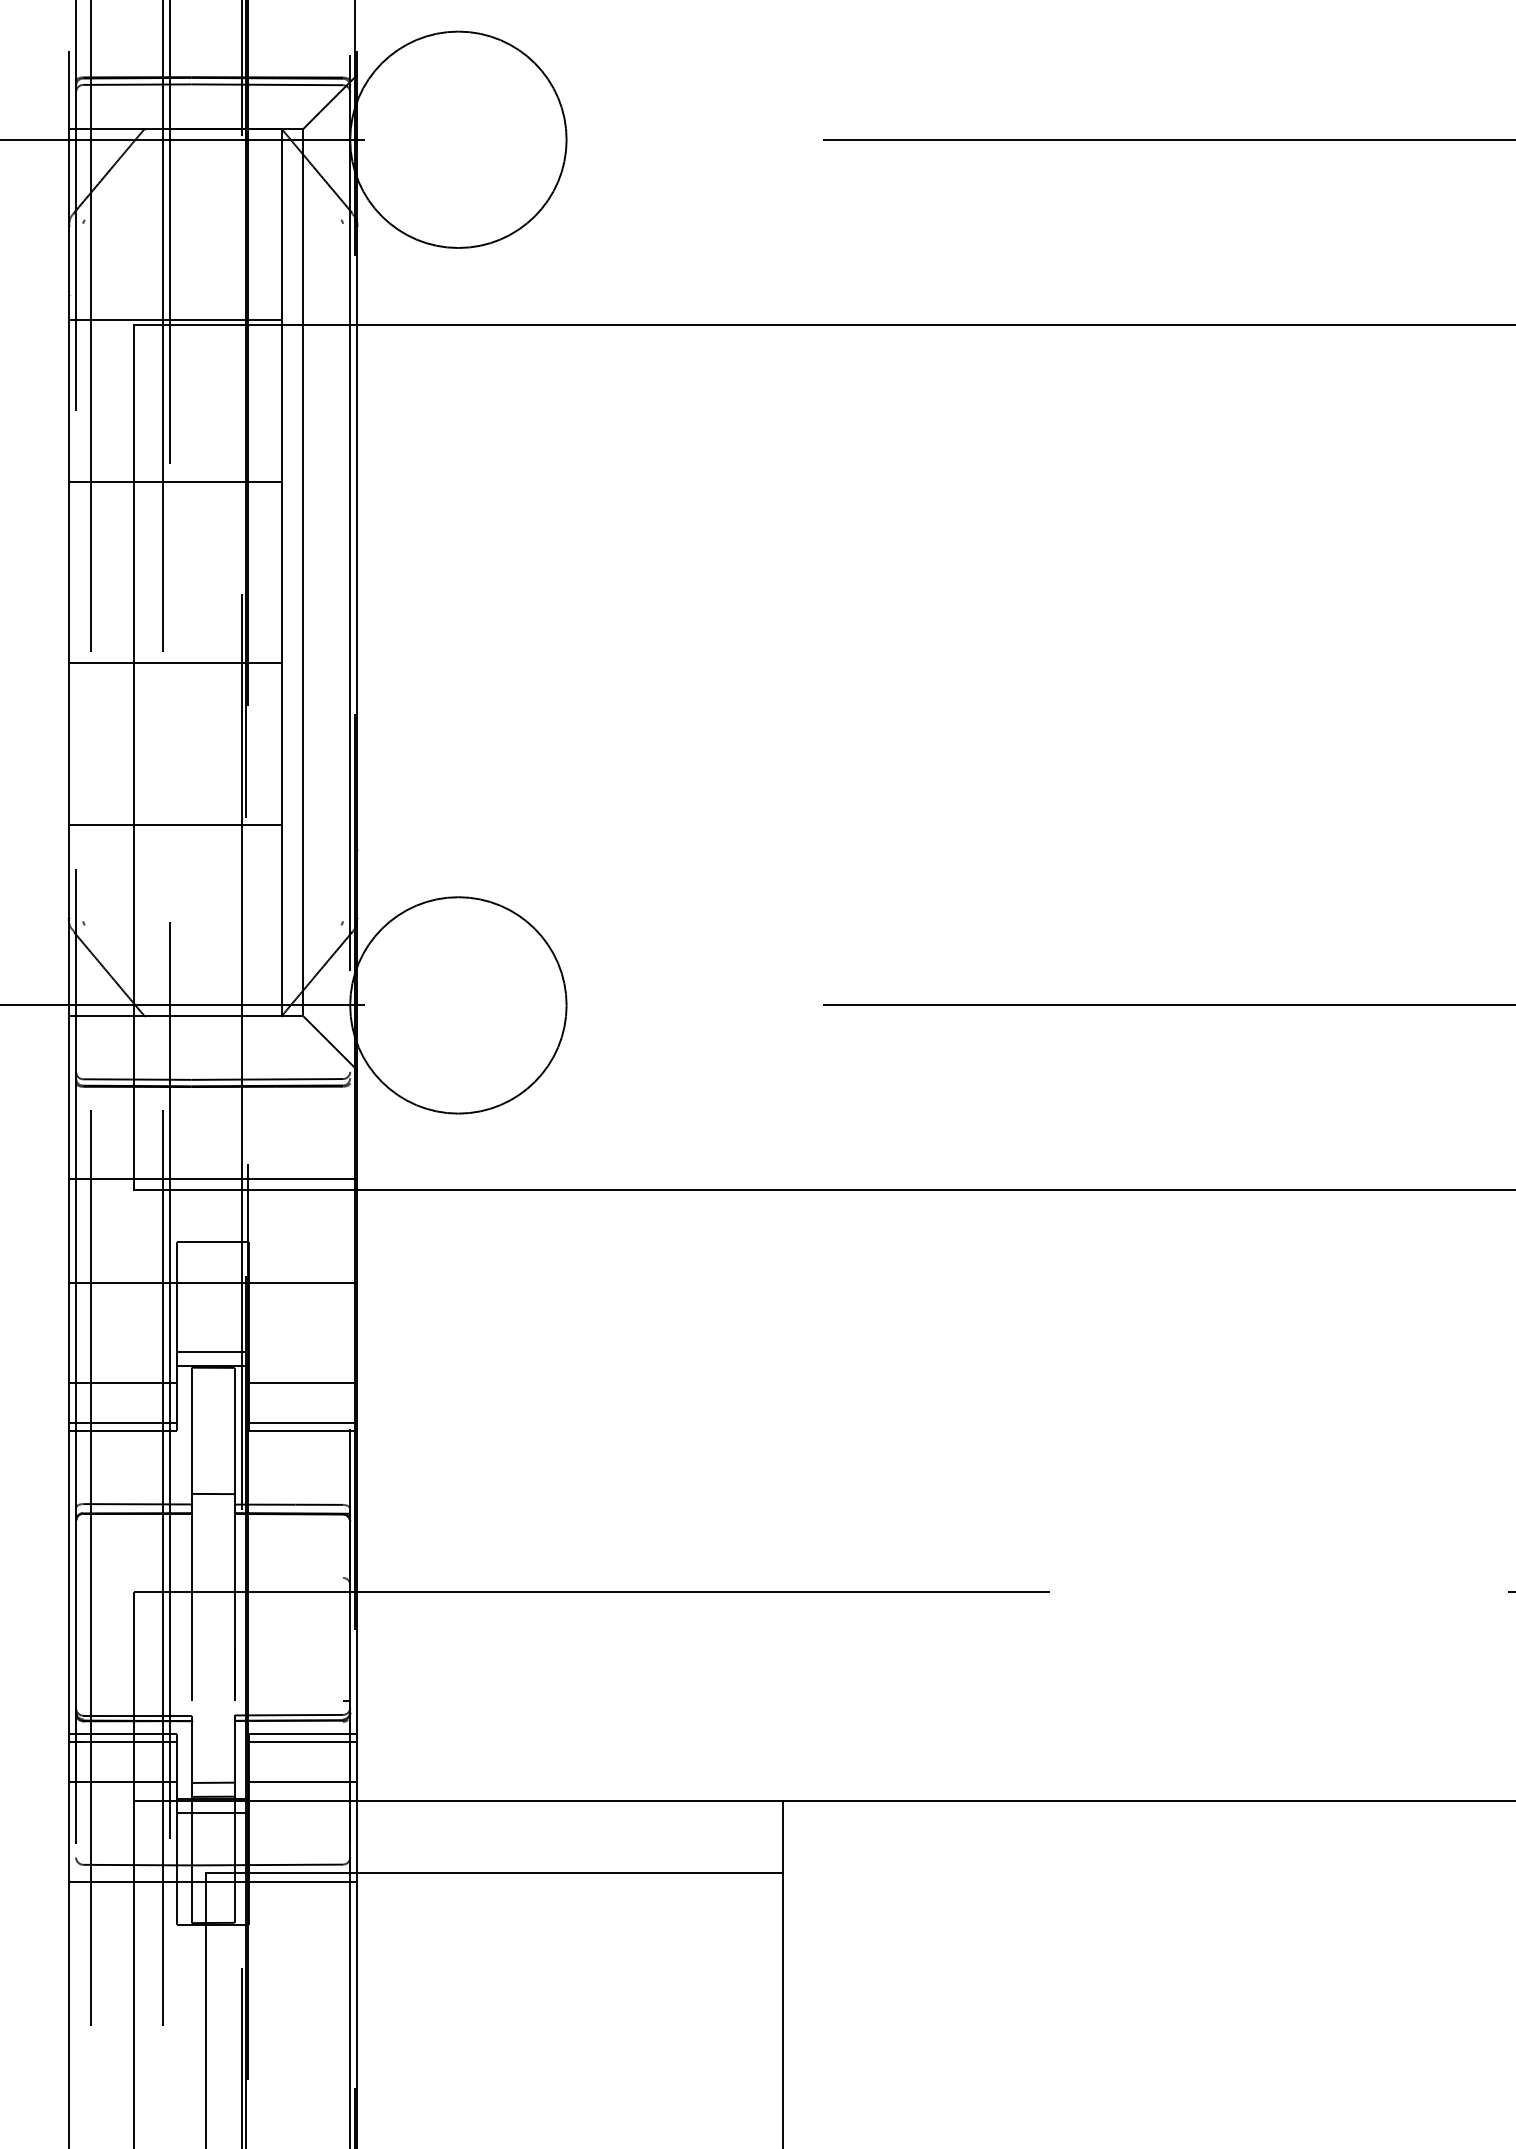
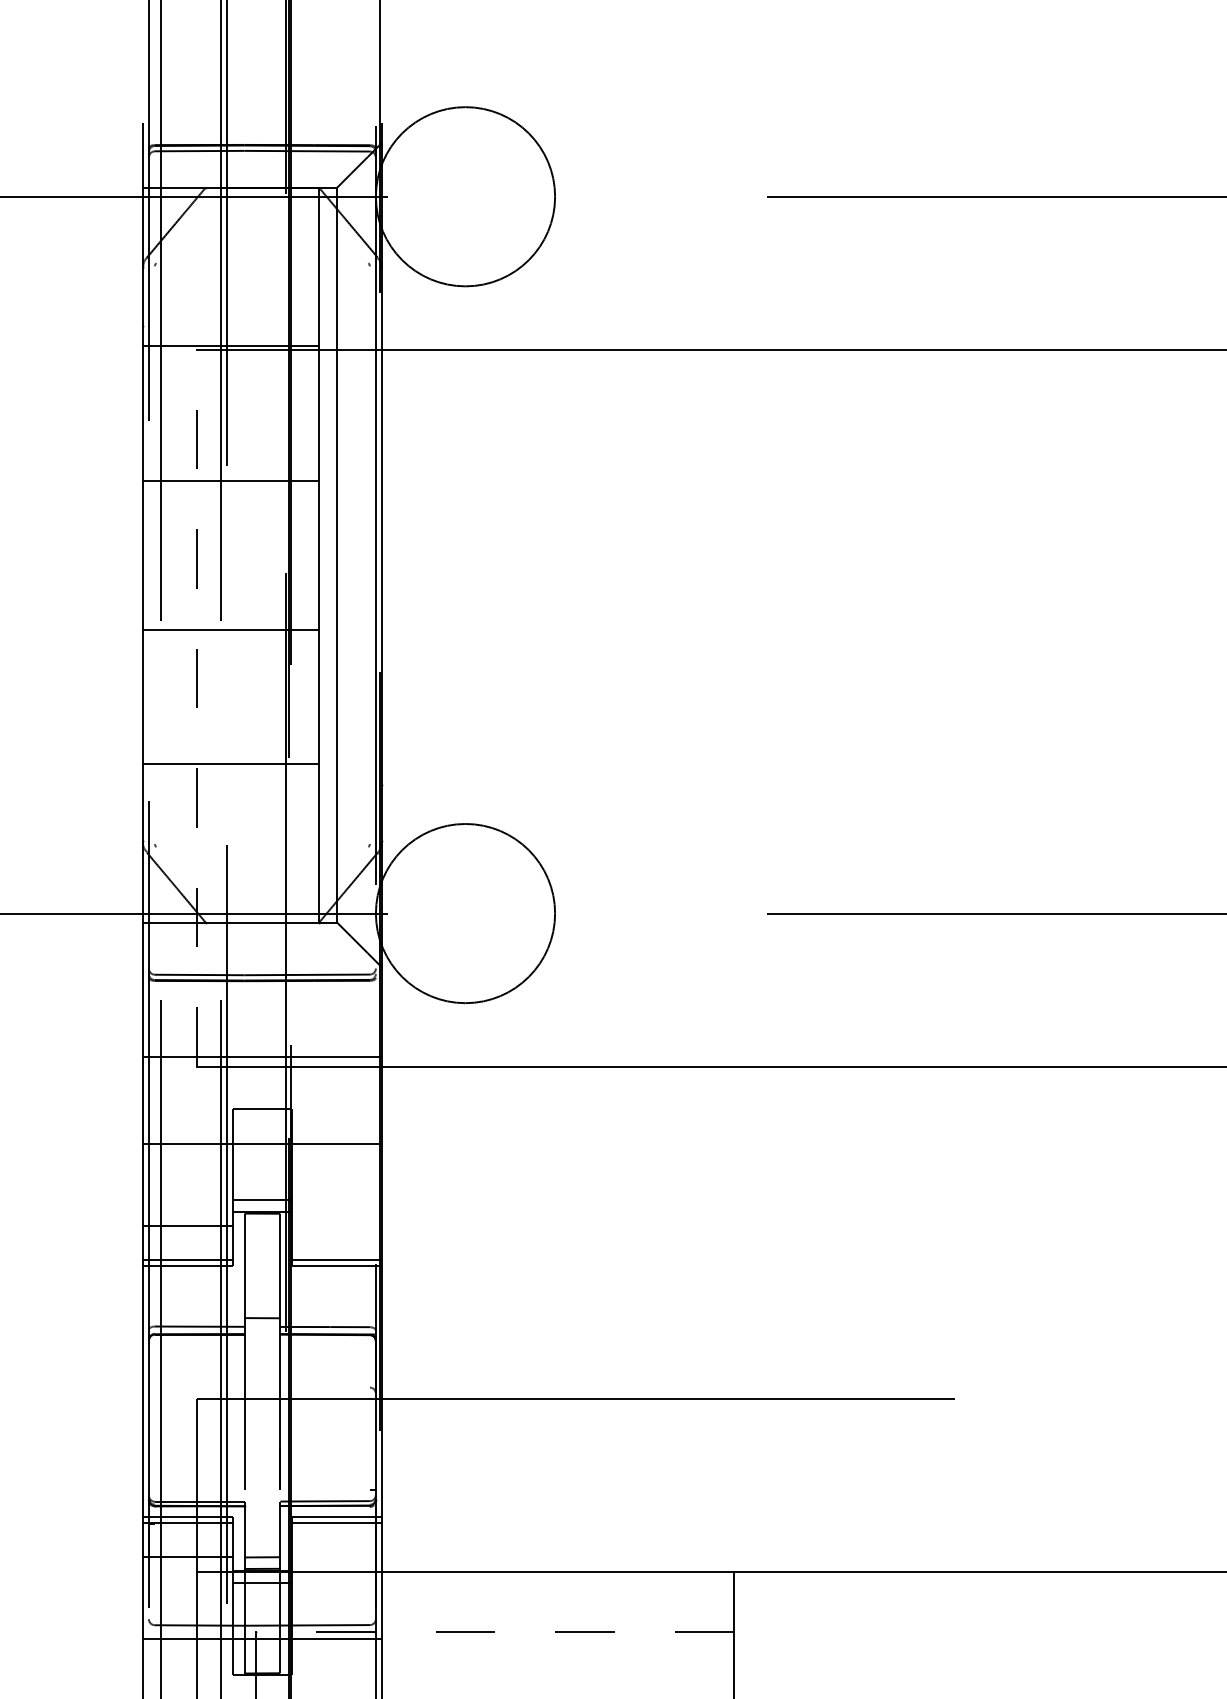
line: (133, 757) -> (196, 708), solid -> dashed
line: (303, 1383) -> (337, 1226), removed
line: (303, 1781) -> (337, 1556), removed
line: (494, 1872) -> (495, 1631), solid -> dashed

